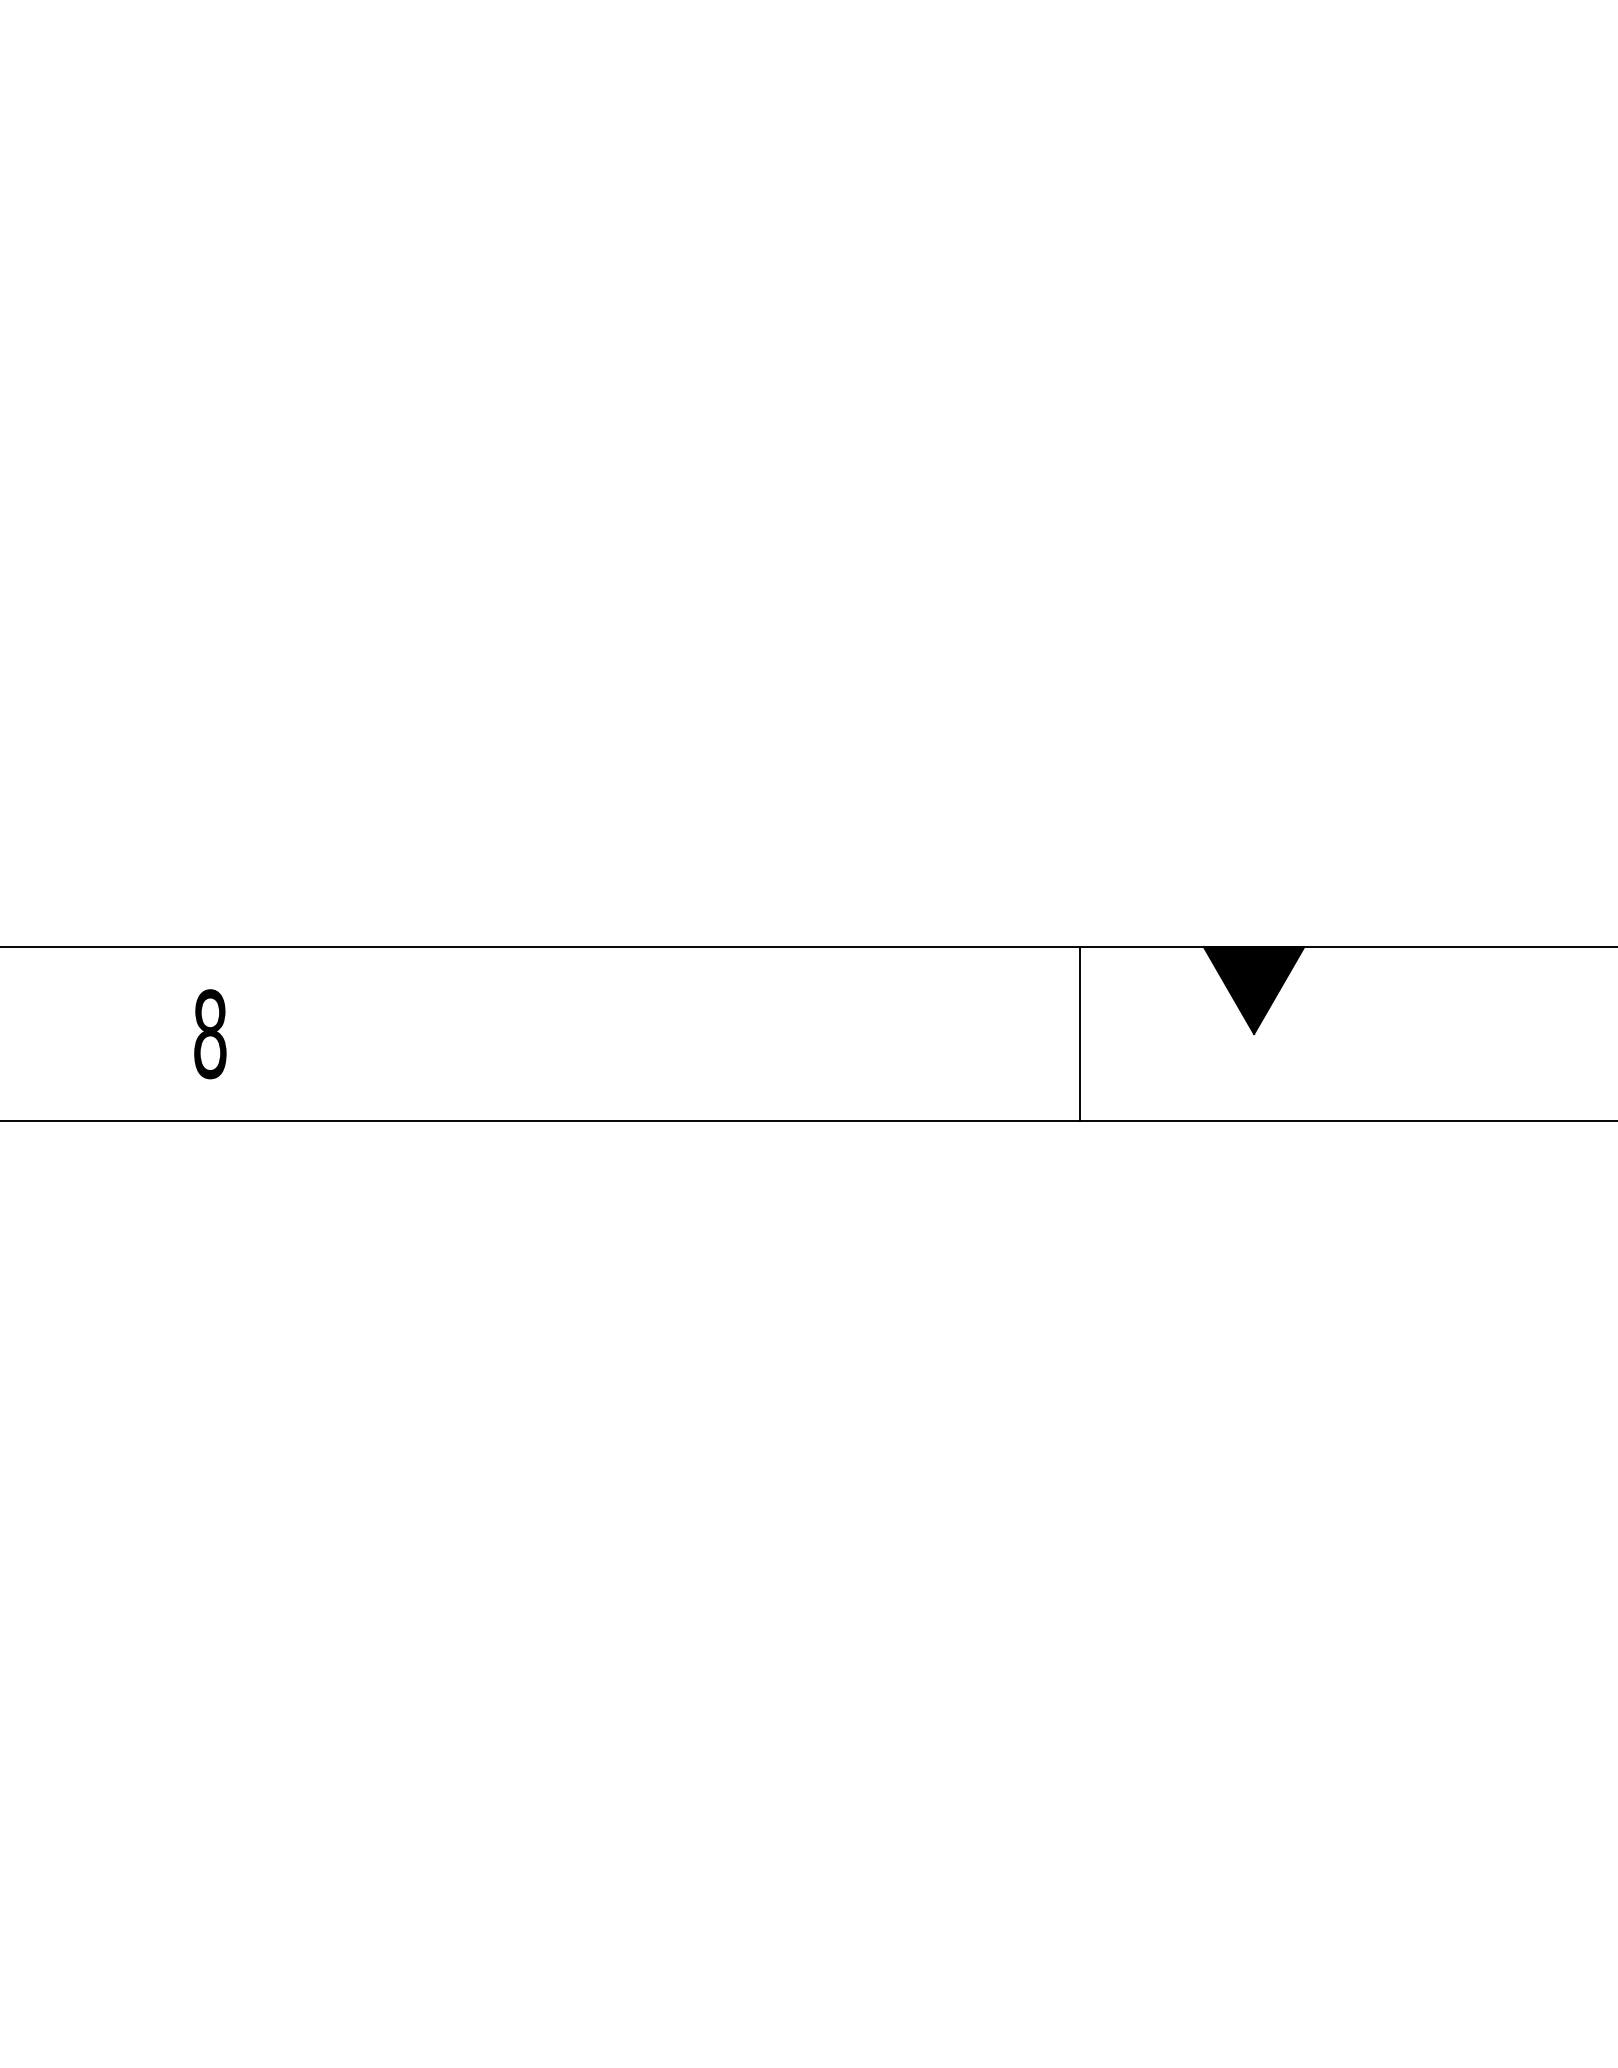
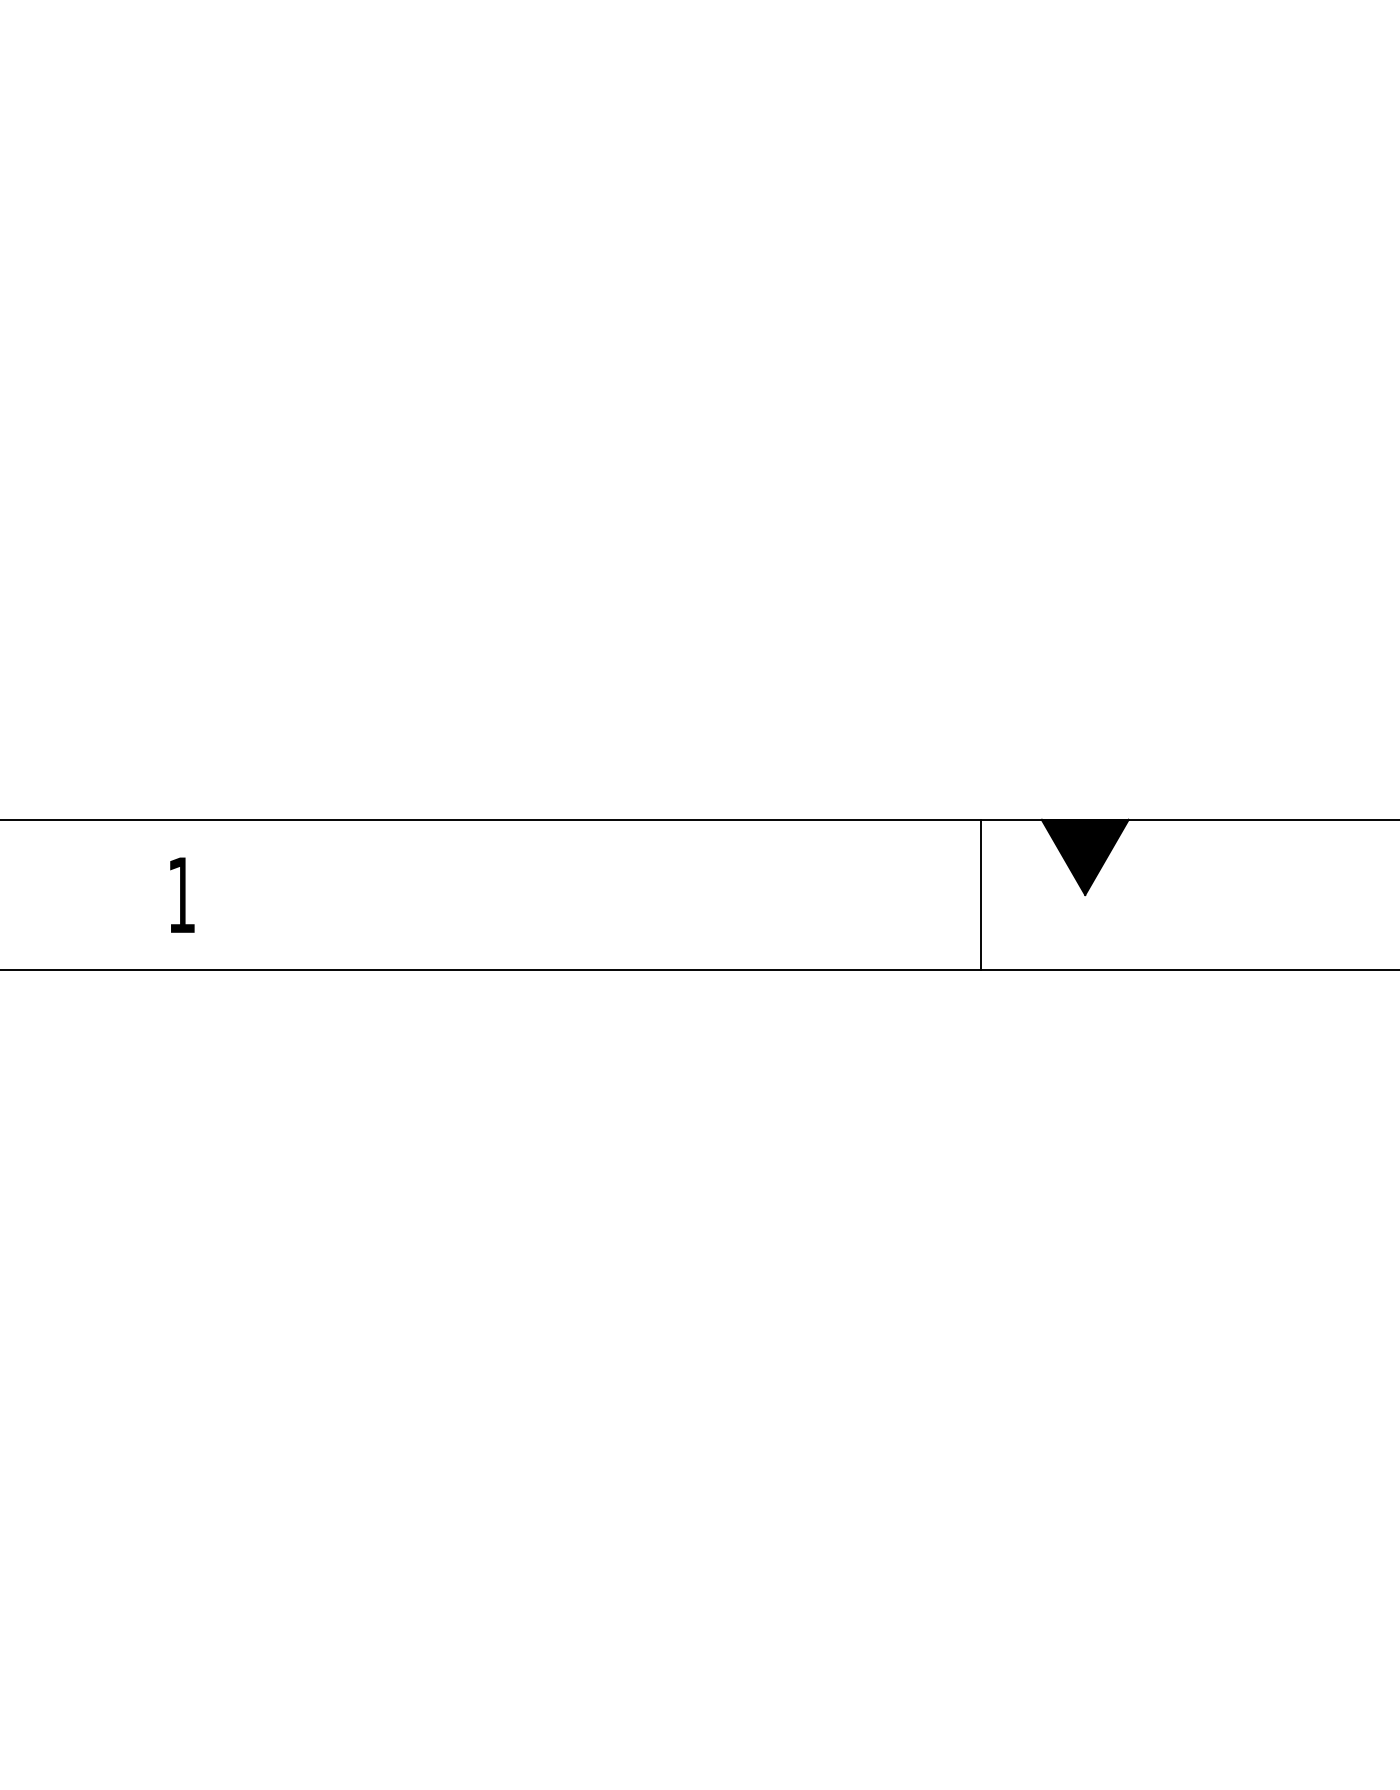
line: (1080, 1033) -> (980, 894), moved
text: (210, 1034) -> (181, 895), 8 -> 1

